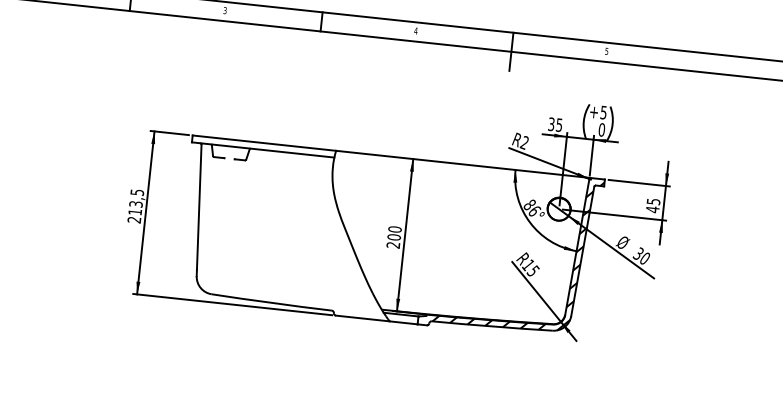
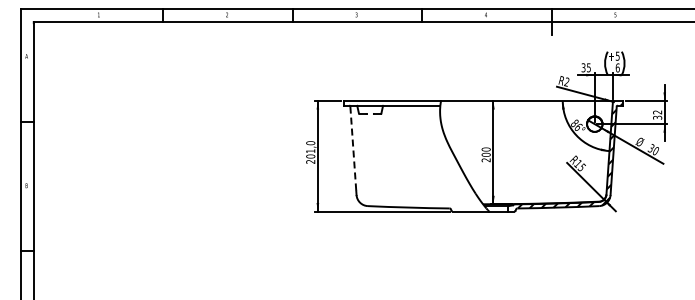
text: (601, 129) -> (617, 67), 0 -> 6
text: (135, 201) -> (310, 149), 213,5 -> 201,0
text: (653, 204) -> (657, 114), 45 -> 32
line: (199, 208) -> (353, 149), solid -> dashed

